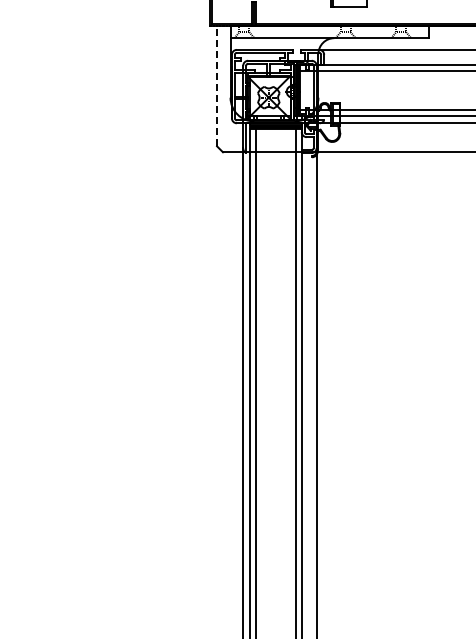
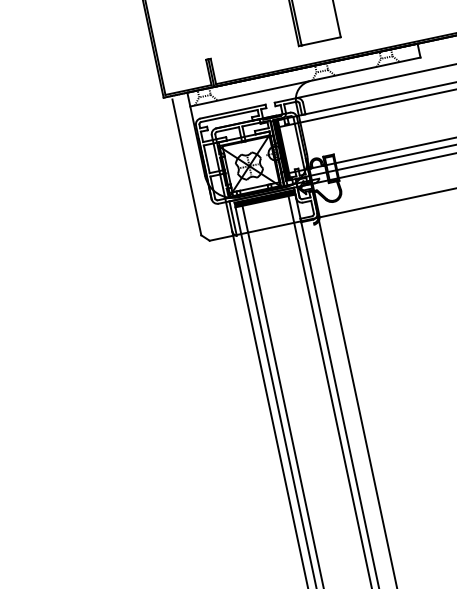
line: (217, 87) -> (187, 166), dashed -> solid

